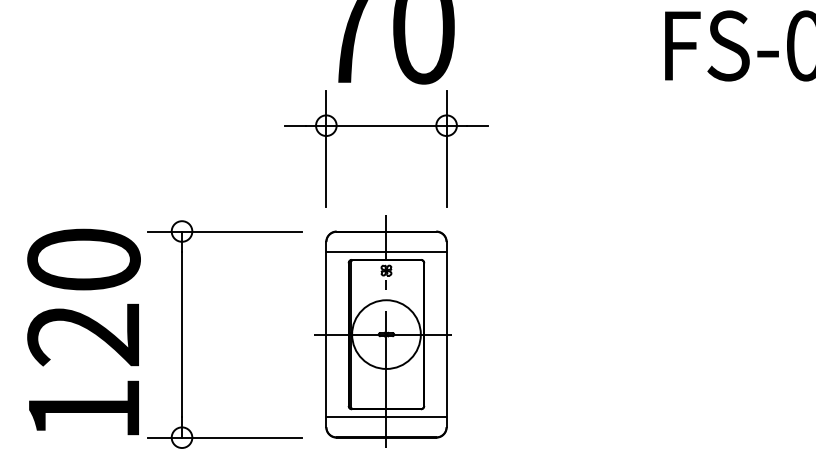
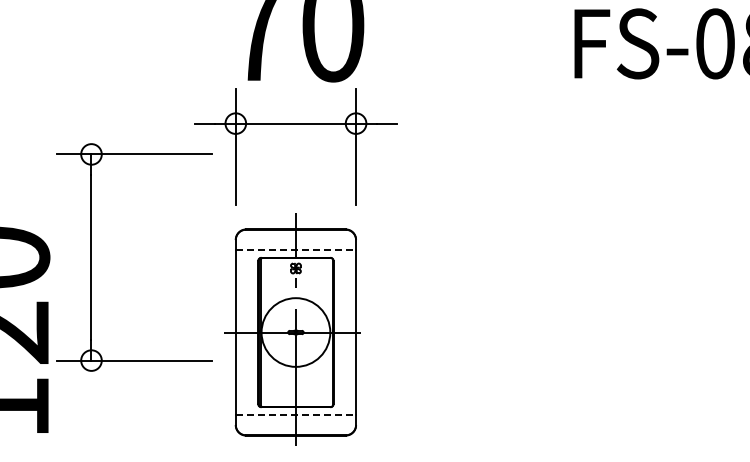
line: (386, 252) -> (295, 250), solid -> dashed
part: (182, 334) -> (91, 257), moved
line: (386, 417) -> (295, 415), solid -> dashed

